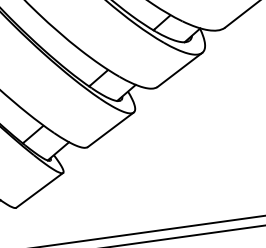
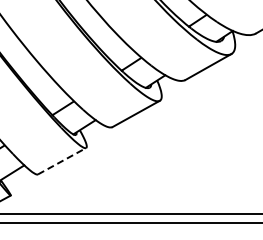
line: (40, 190) -> (62, 161), solid -> dashed

